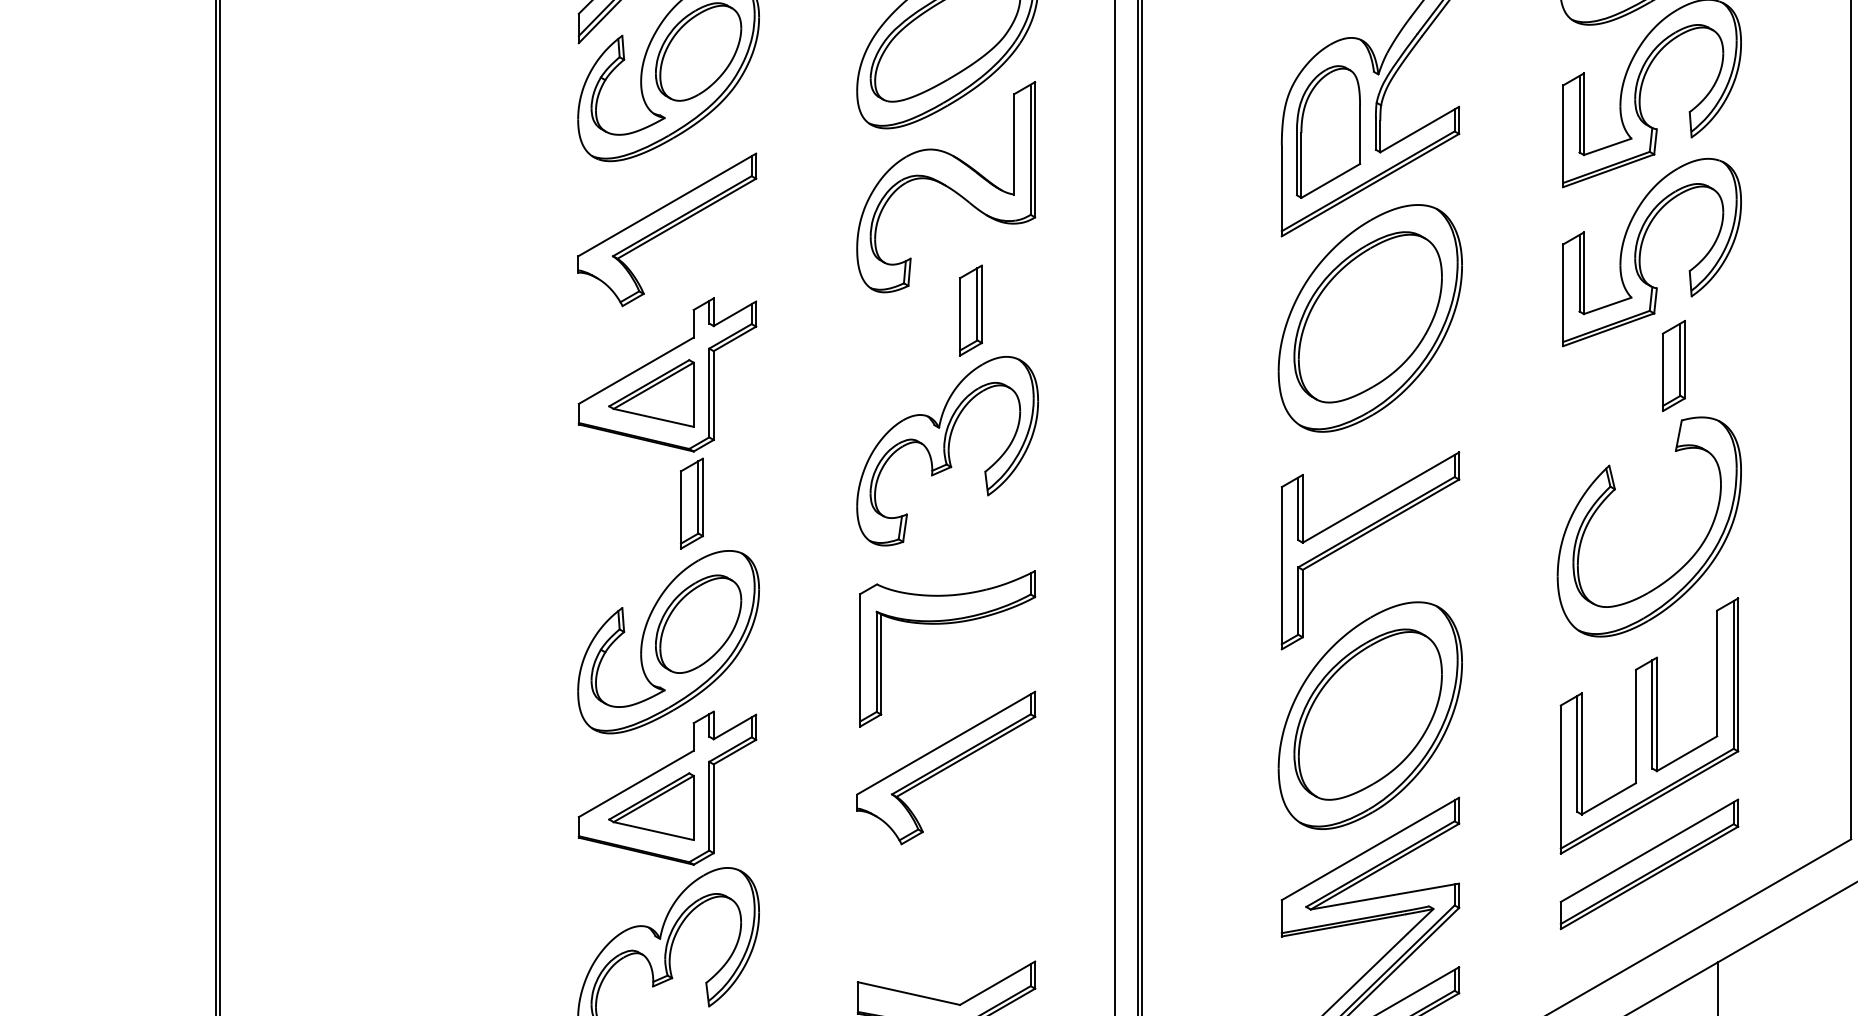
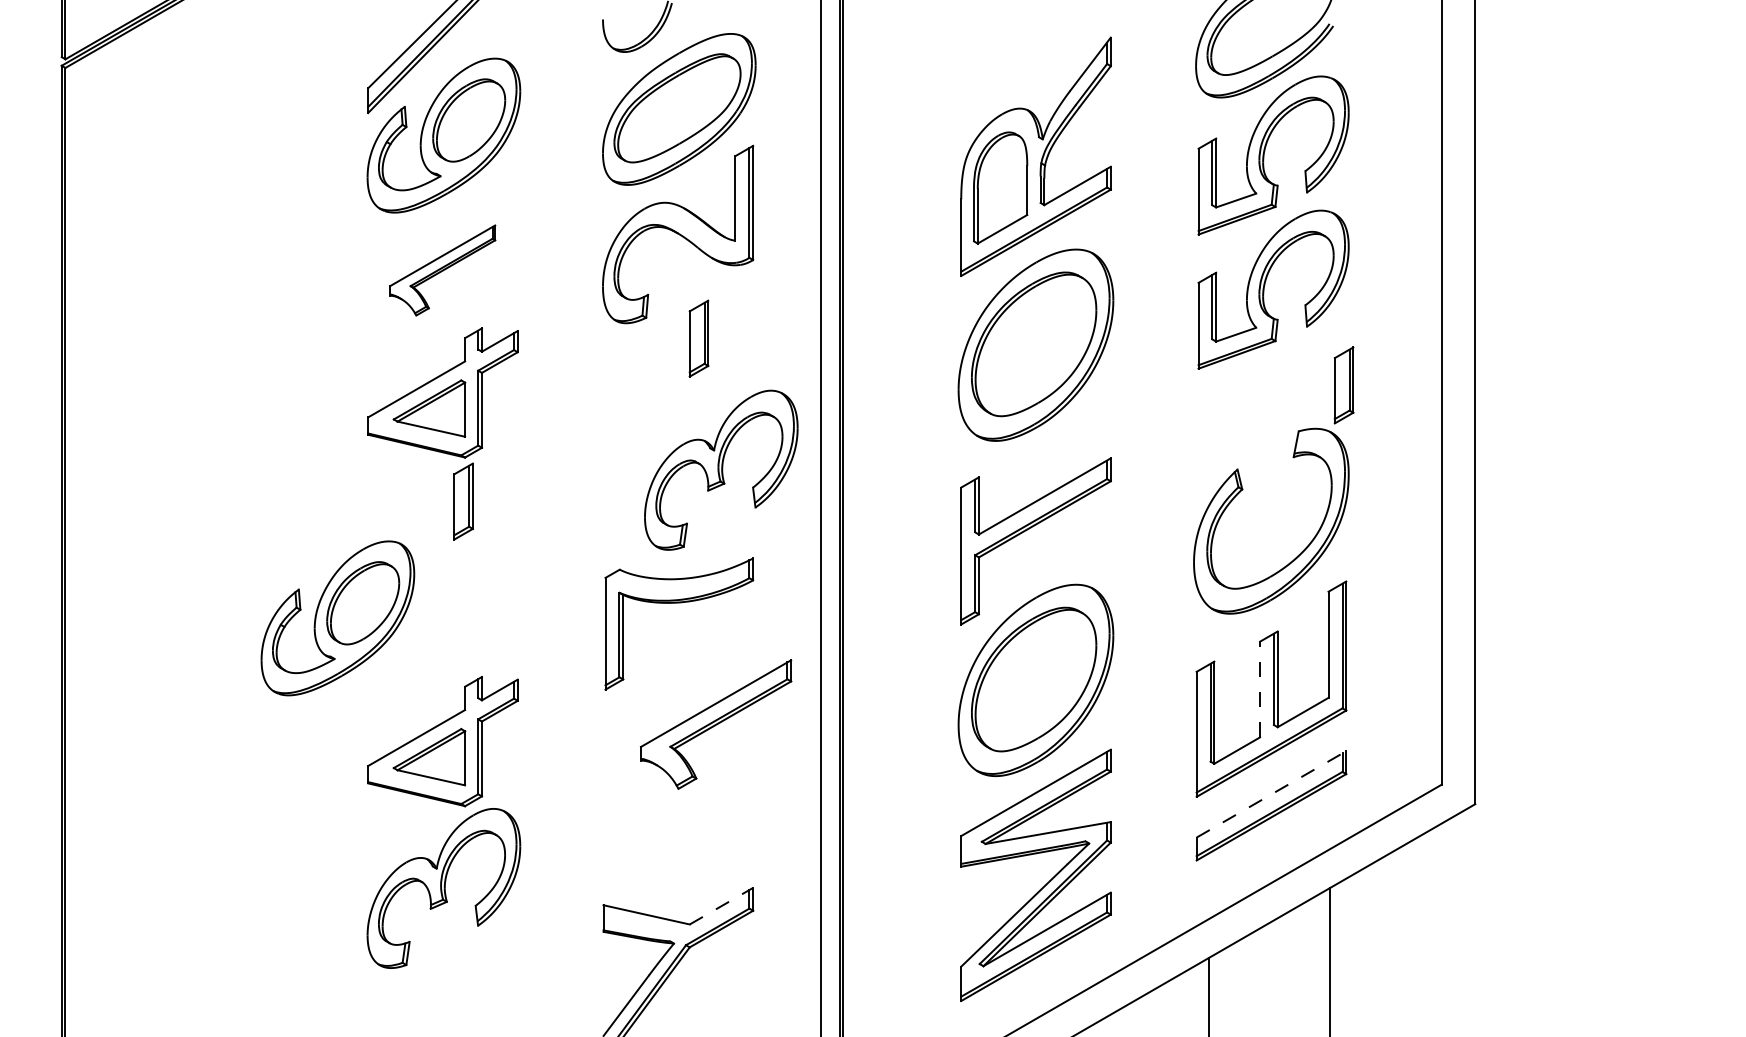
part: (666, 229) -> (442, 270), size x0.7
part: (1673, 366) -> (1343, 385), moved
part: (947, 450) -> (721, 469), moved
part: (668, 642) -> (337, 618), moved
line: (1636, 726) -> (1260, 689), solid -> dashed
part: (946, 767) -> (716, 724), moved
line: (1649, 850) -> (1271, 794), solid -> dashed
line: (997, 983) -> (721, 906), solid -> dashed

